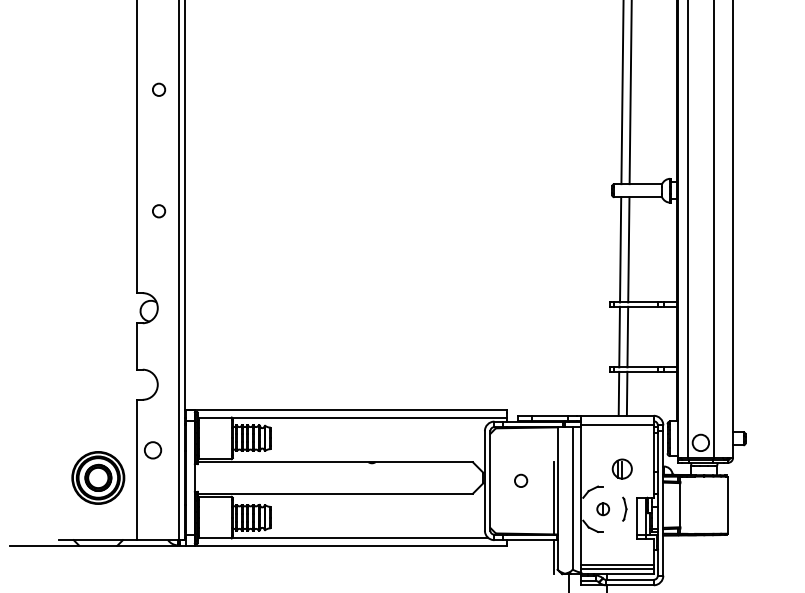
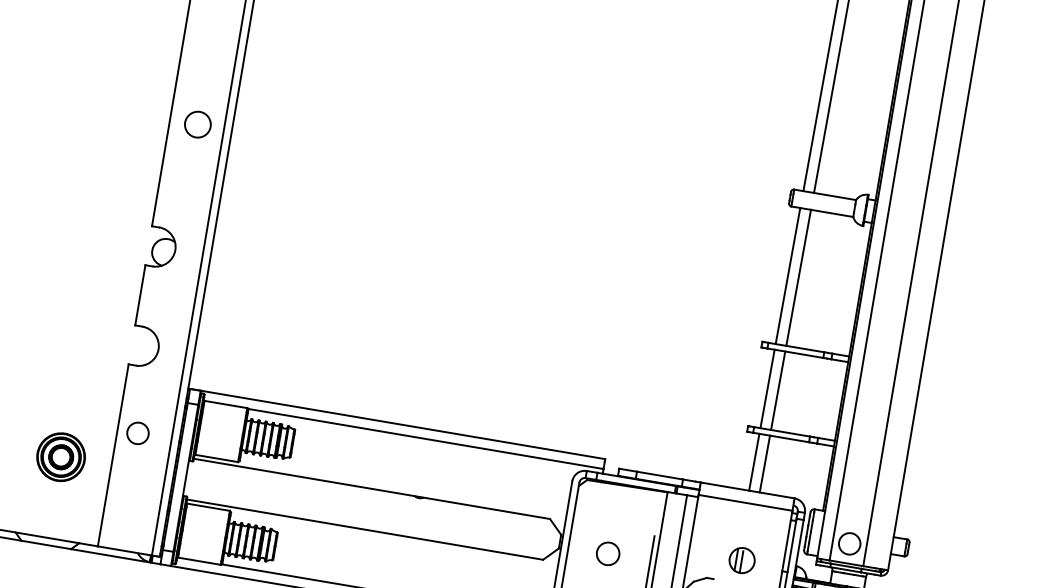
circle: (159, 211) -> (198, 125), size x1.6
part: (98, 477) -> (61, 456), size x0.7
circle: (521, 480) -> (608, 553), size x1.4

